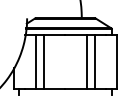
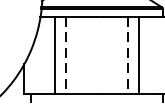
line: (43, 62) -> (65, 55), solid -> dashed
line: (87, 62) -> (128, 55), solid -> dashed

